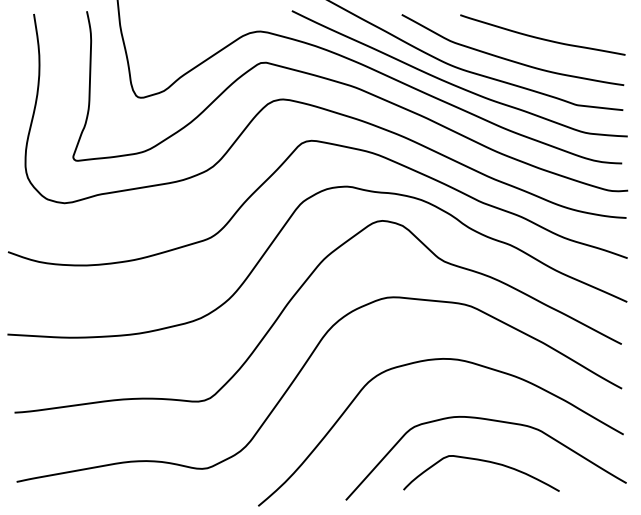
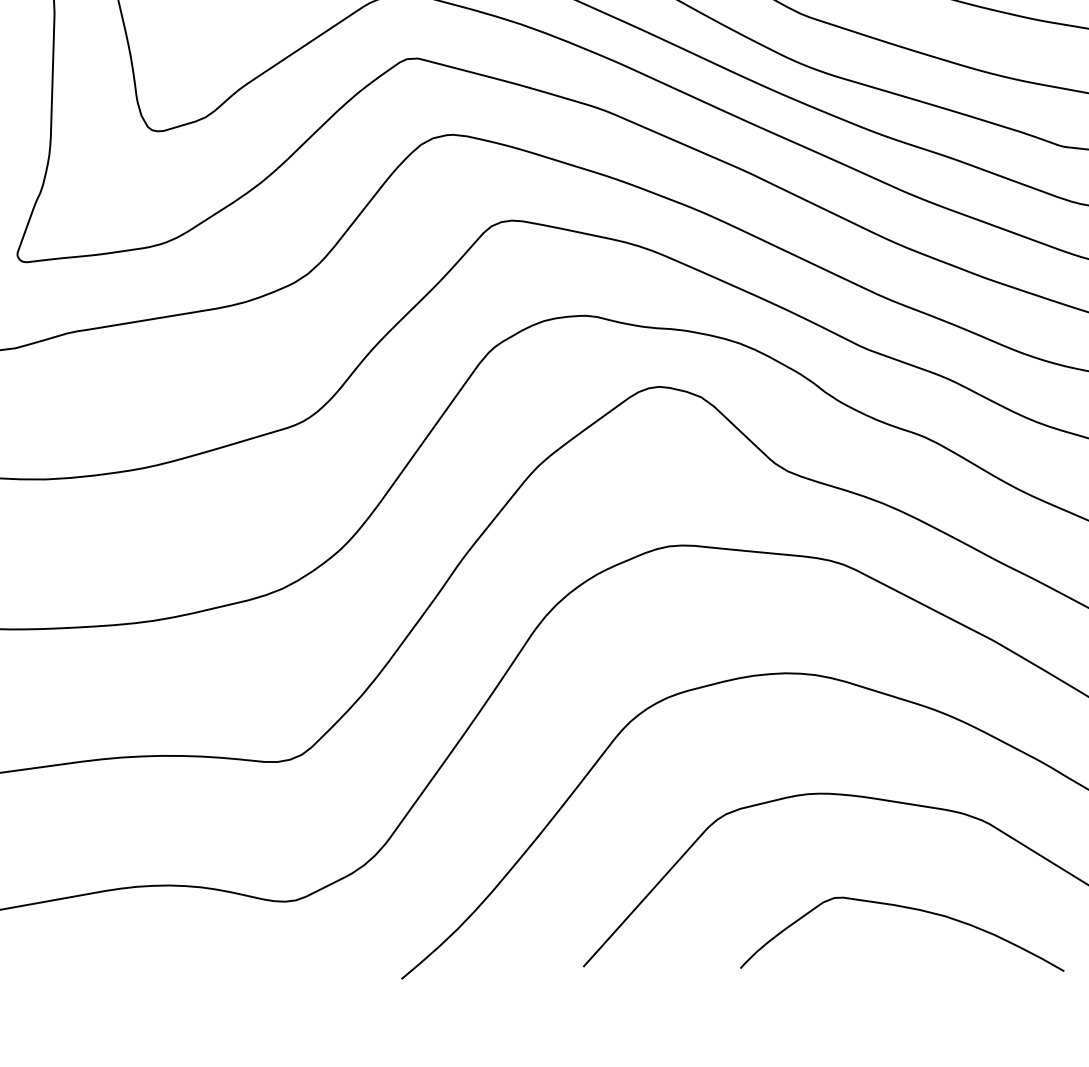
curve: (481, 461) -> (902, 909), moved

